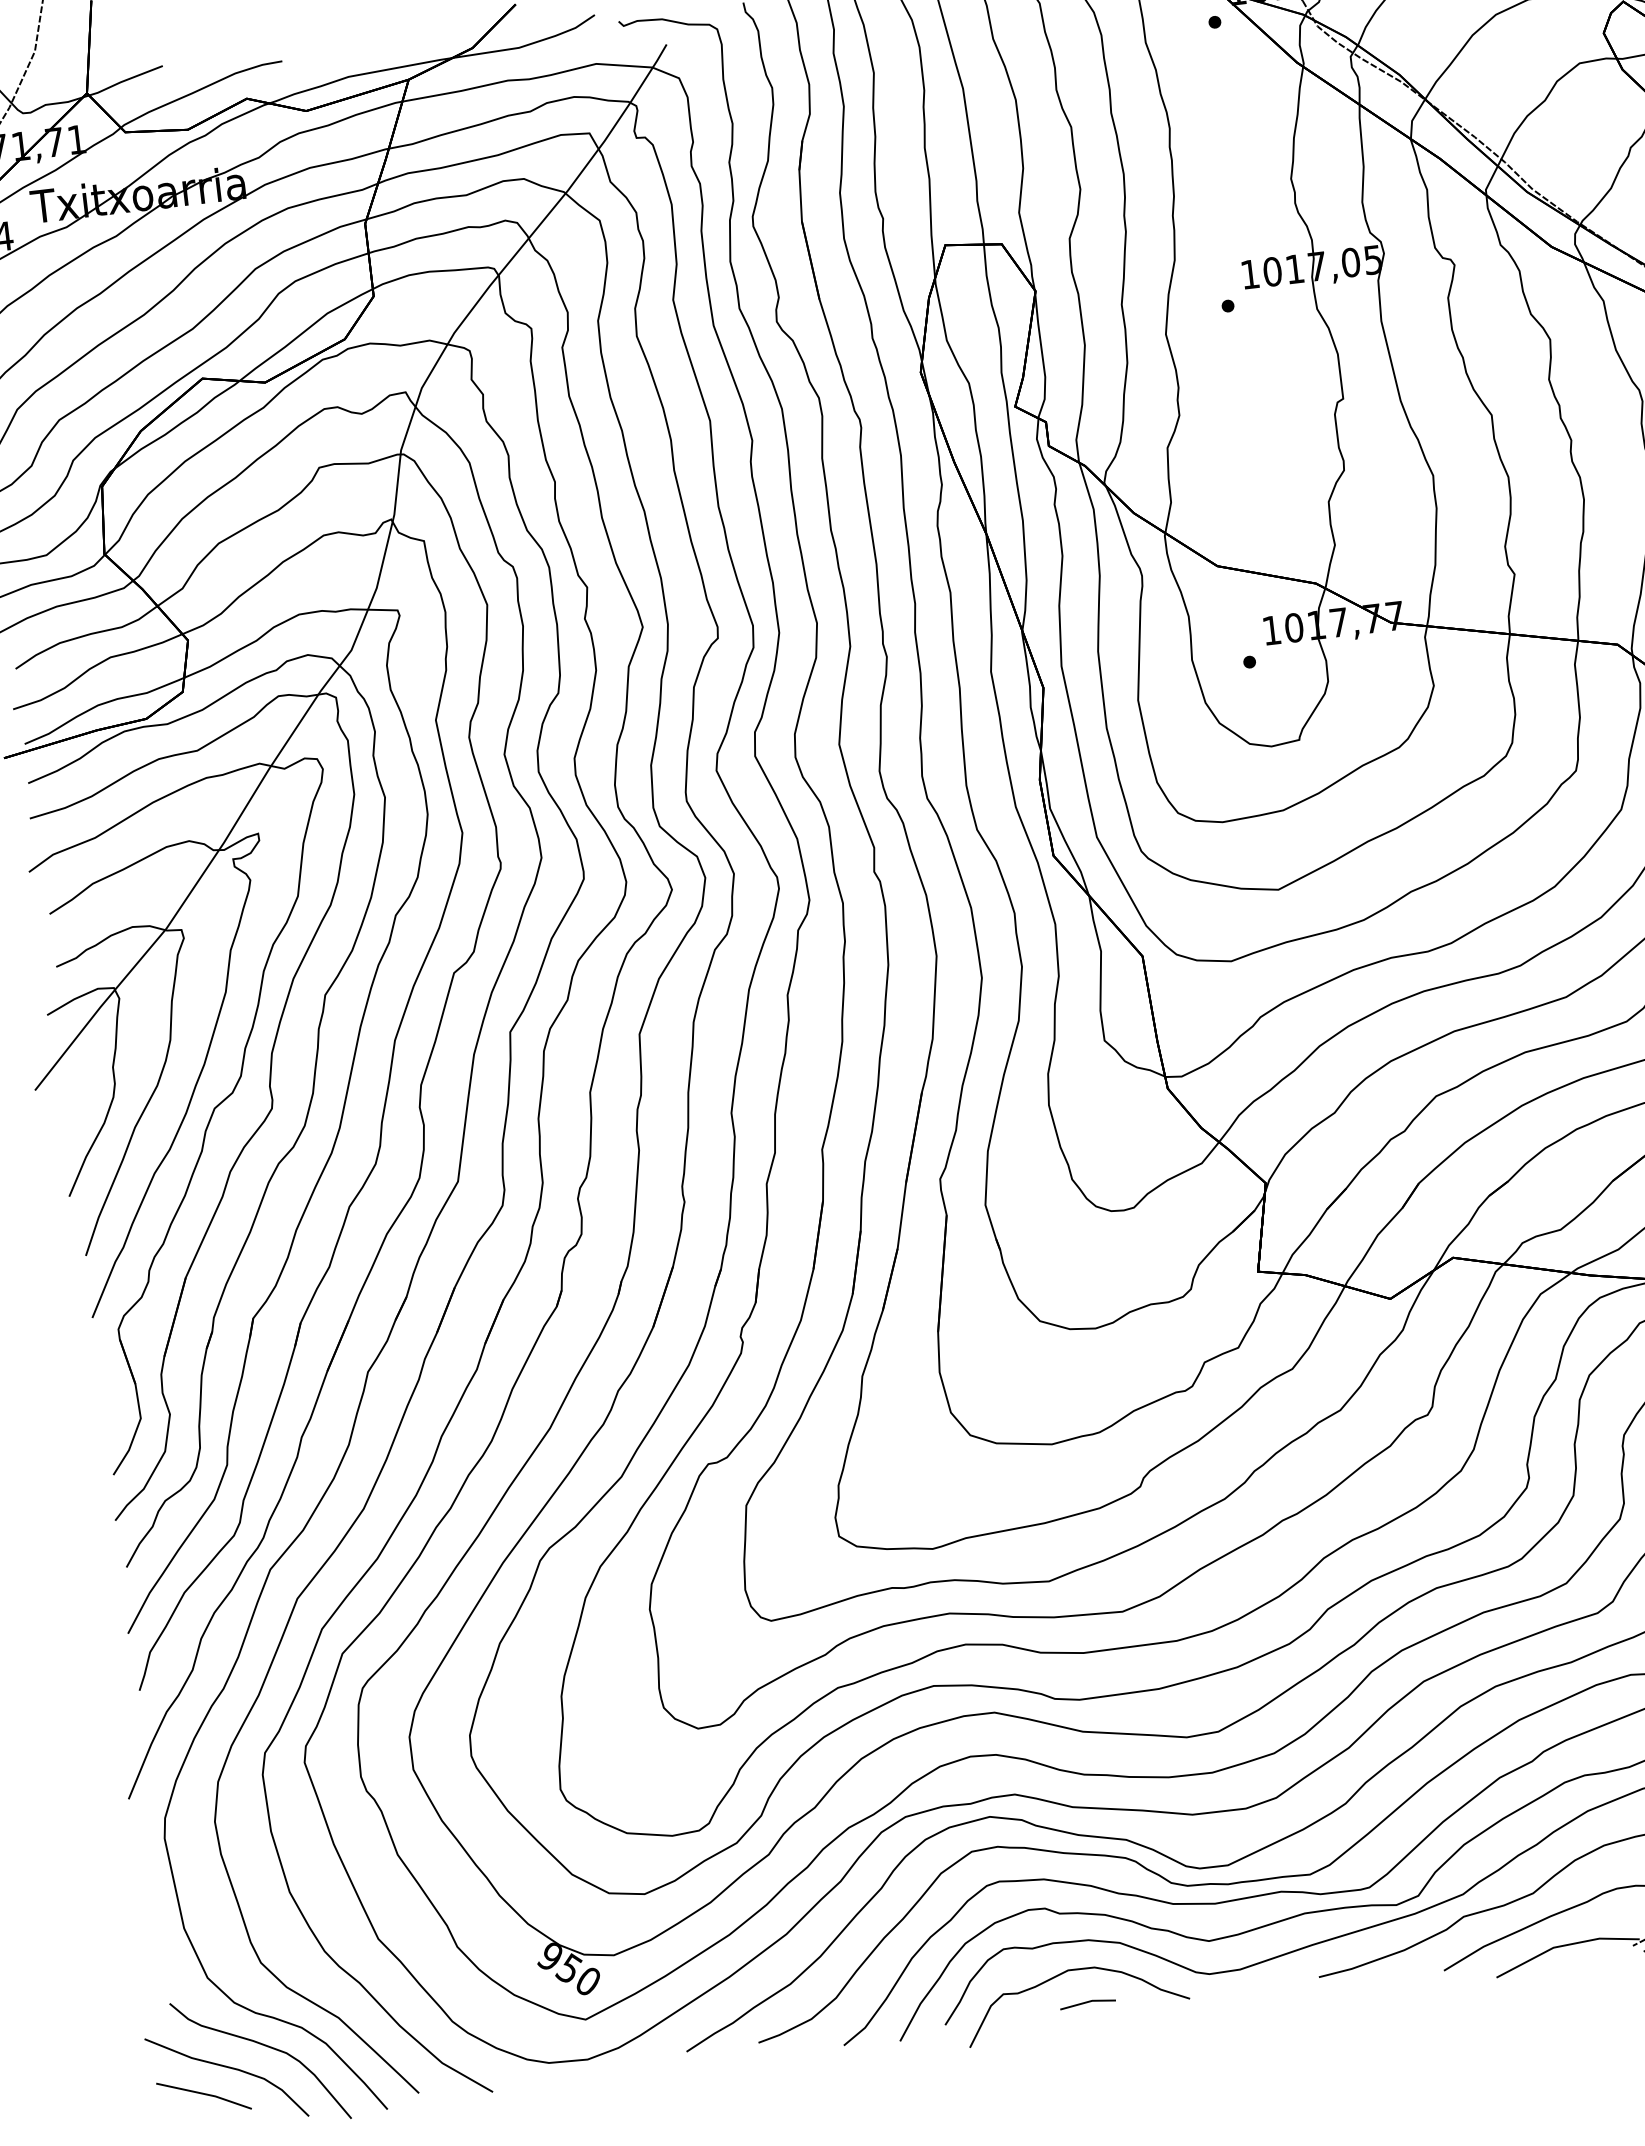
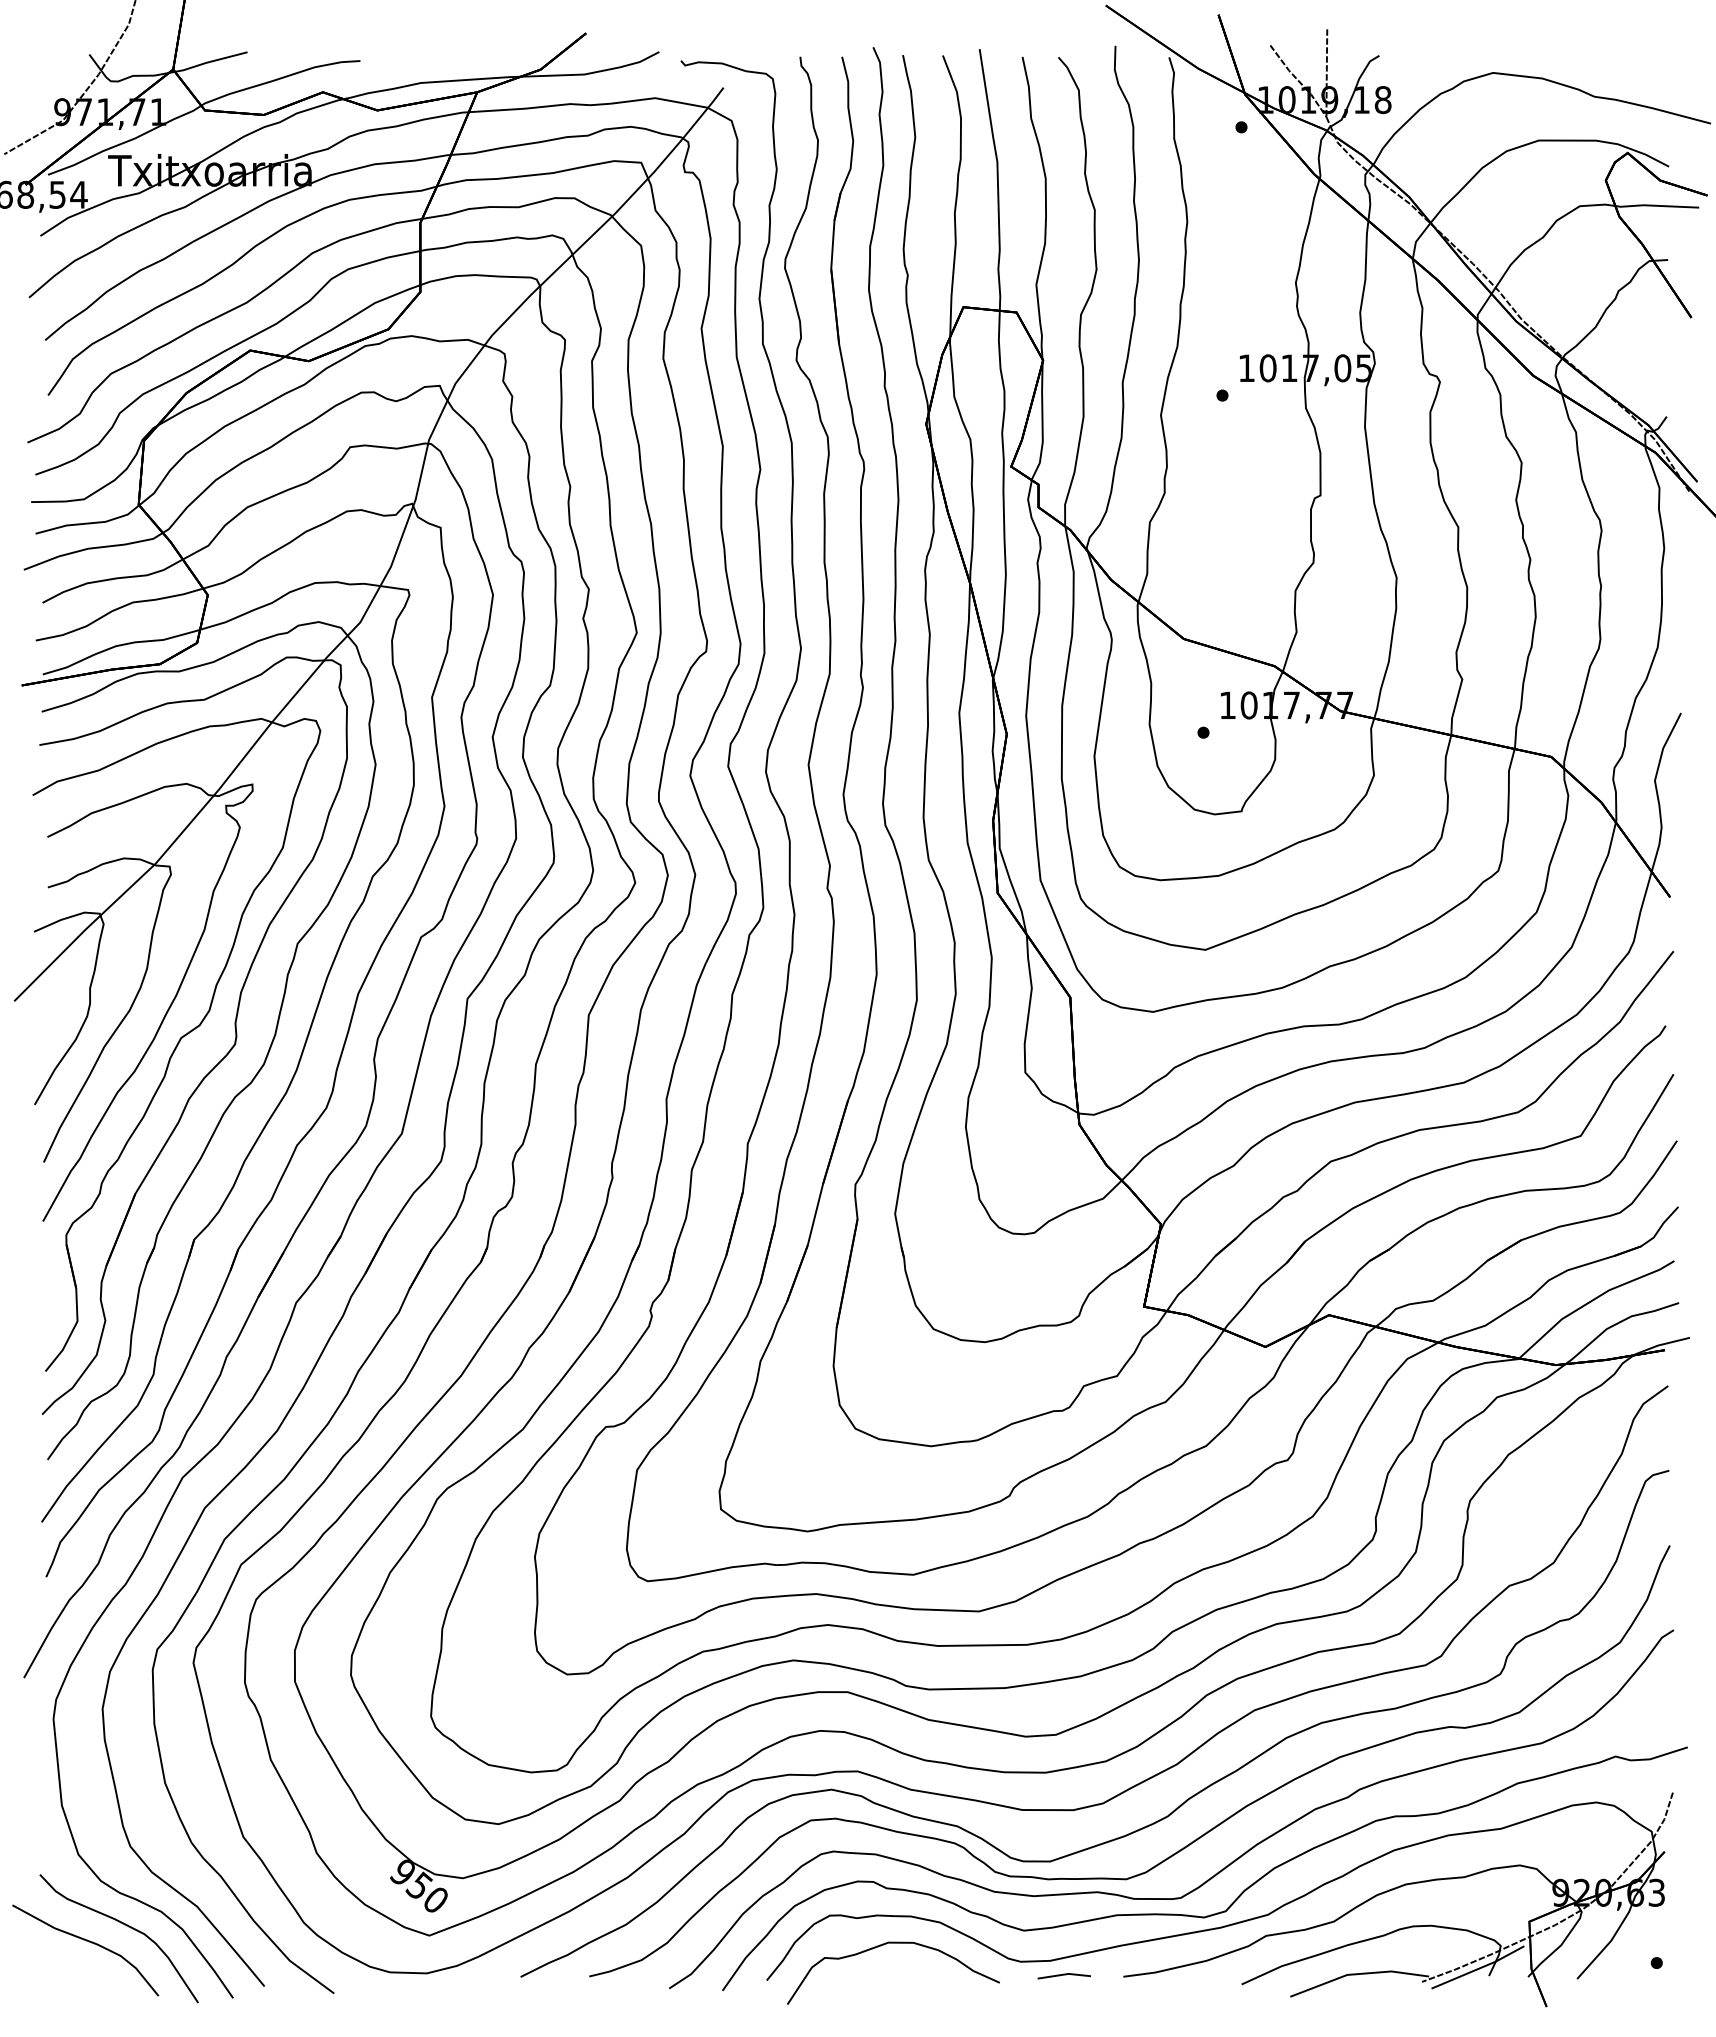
line: (1087, 2003) -> (1063, 1975), moved
line: (204, 2095) -> (62, 1964), removed

